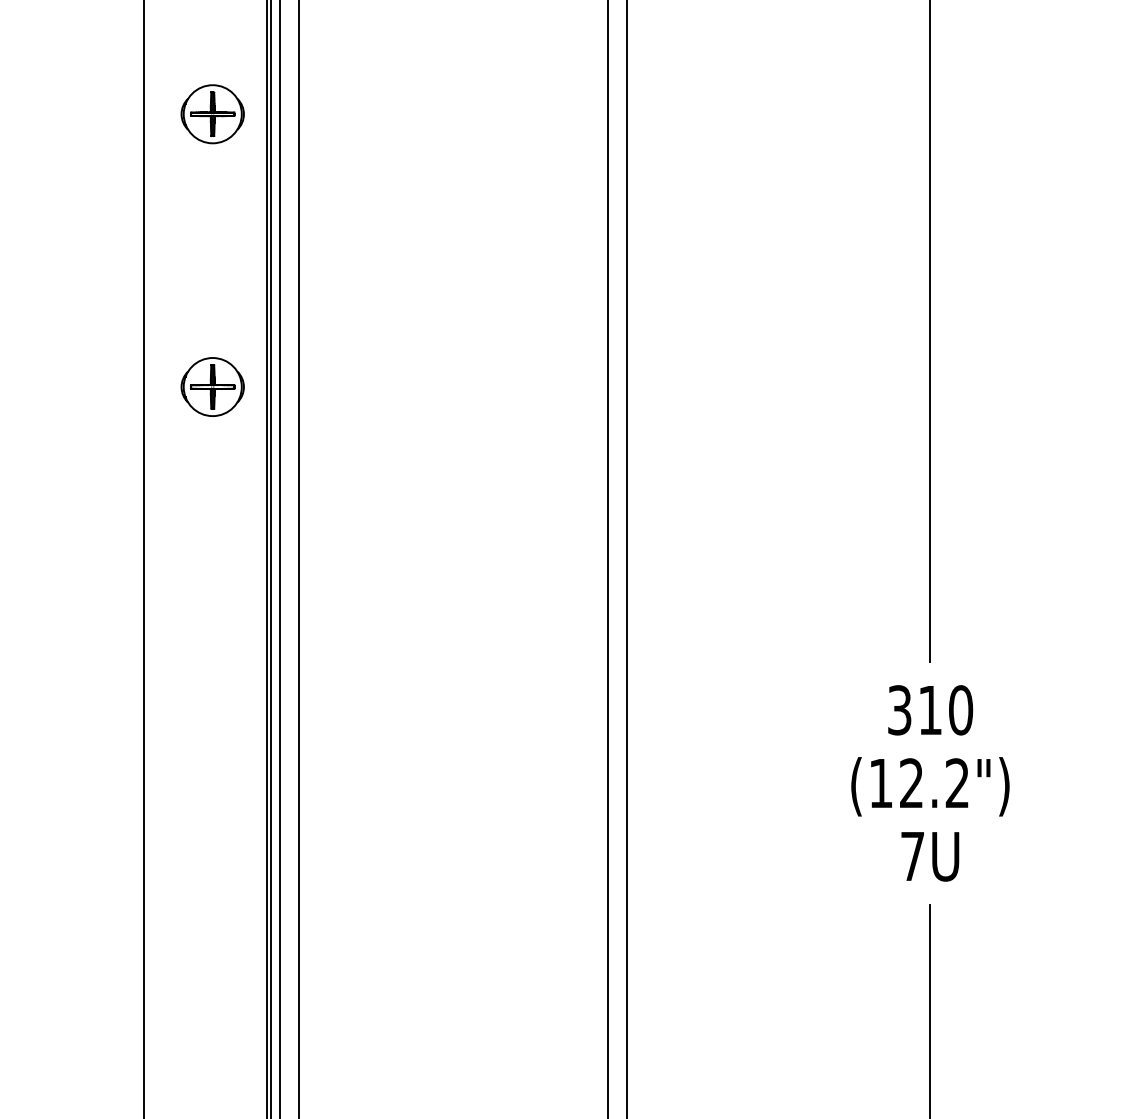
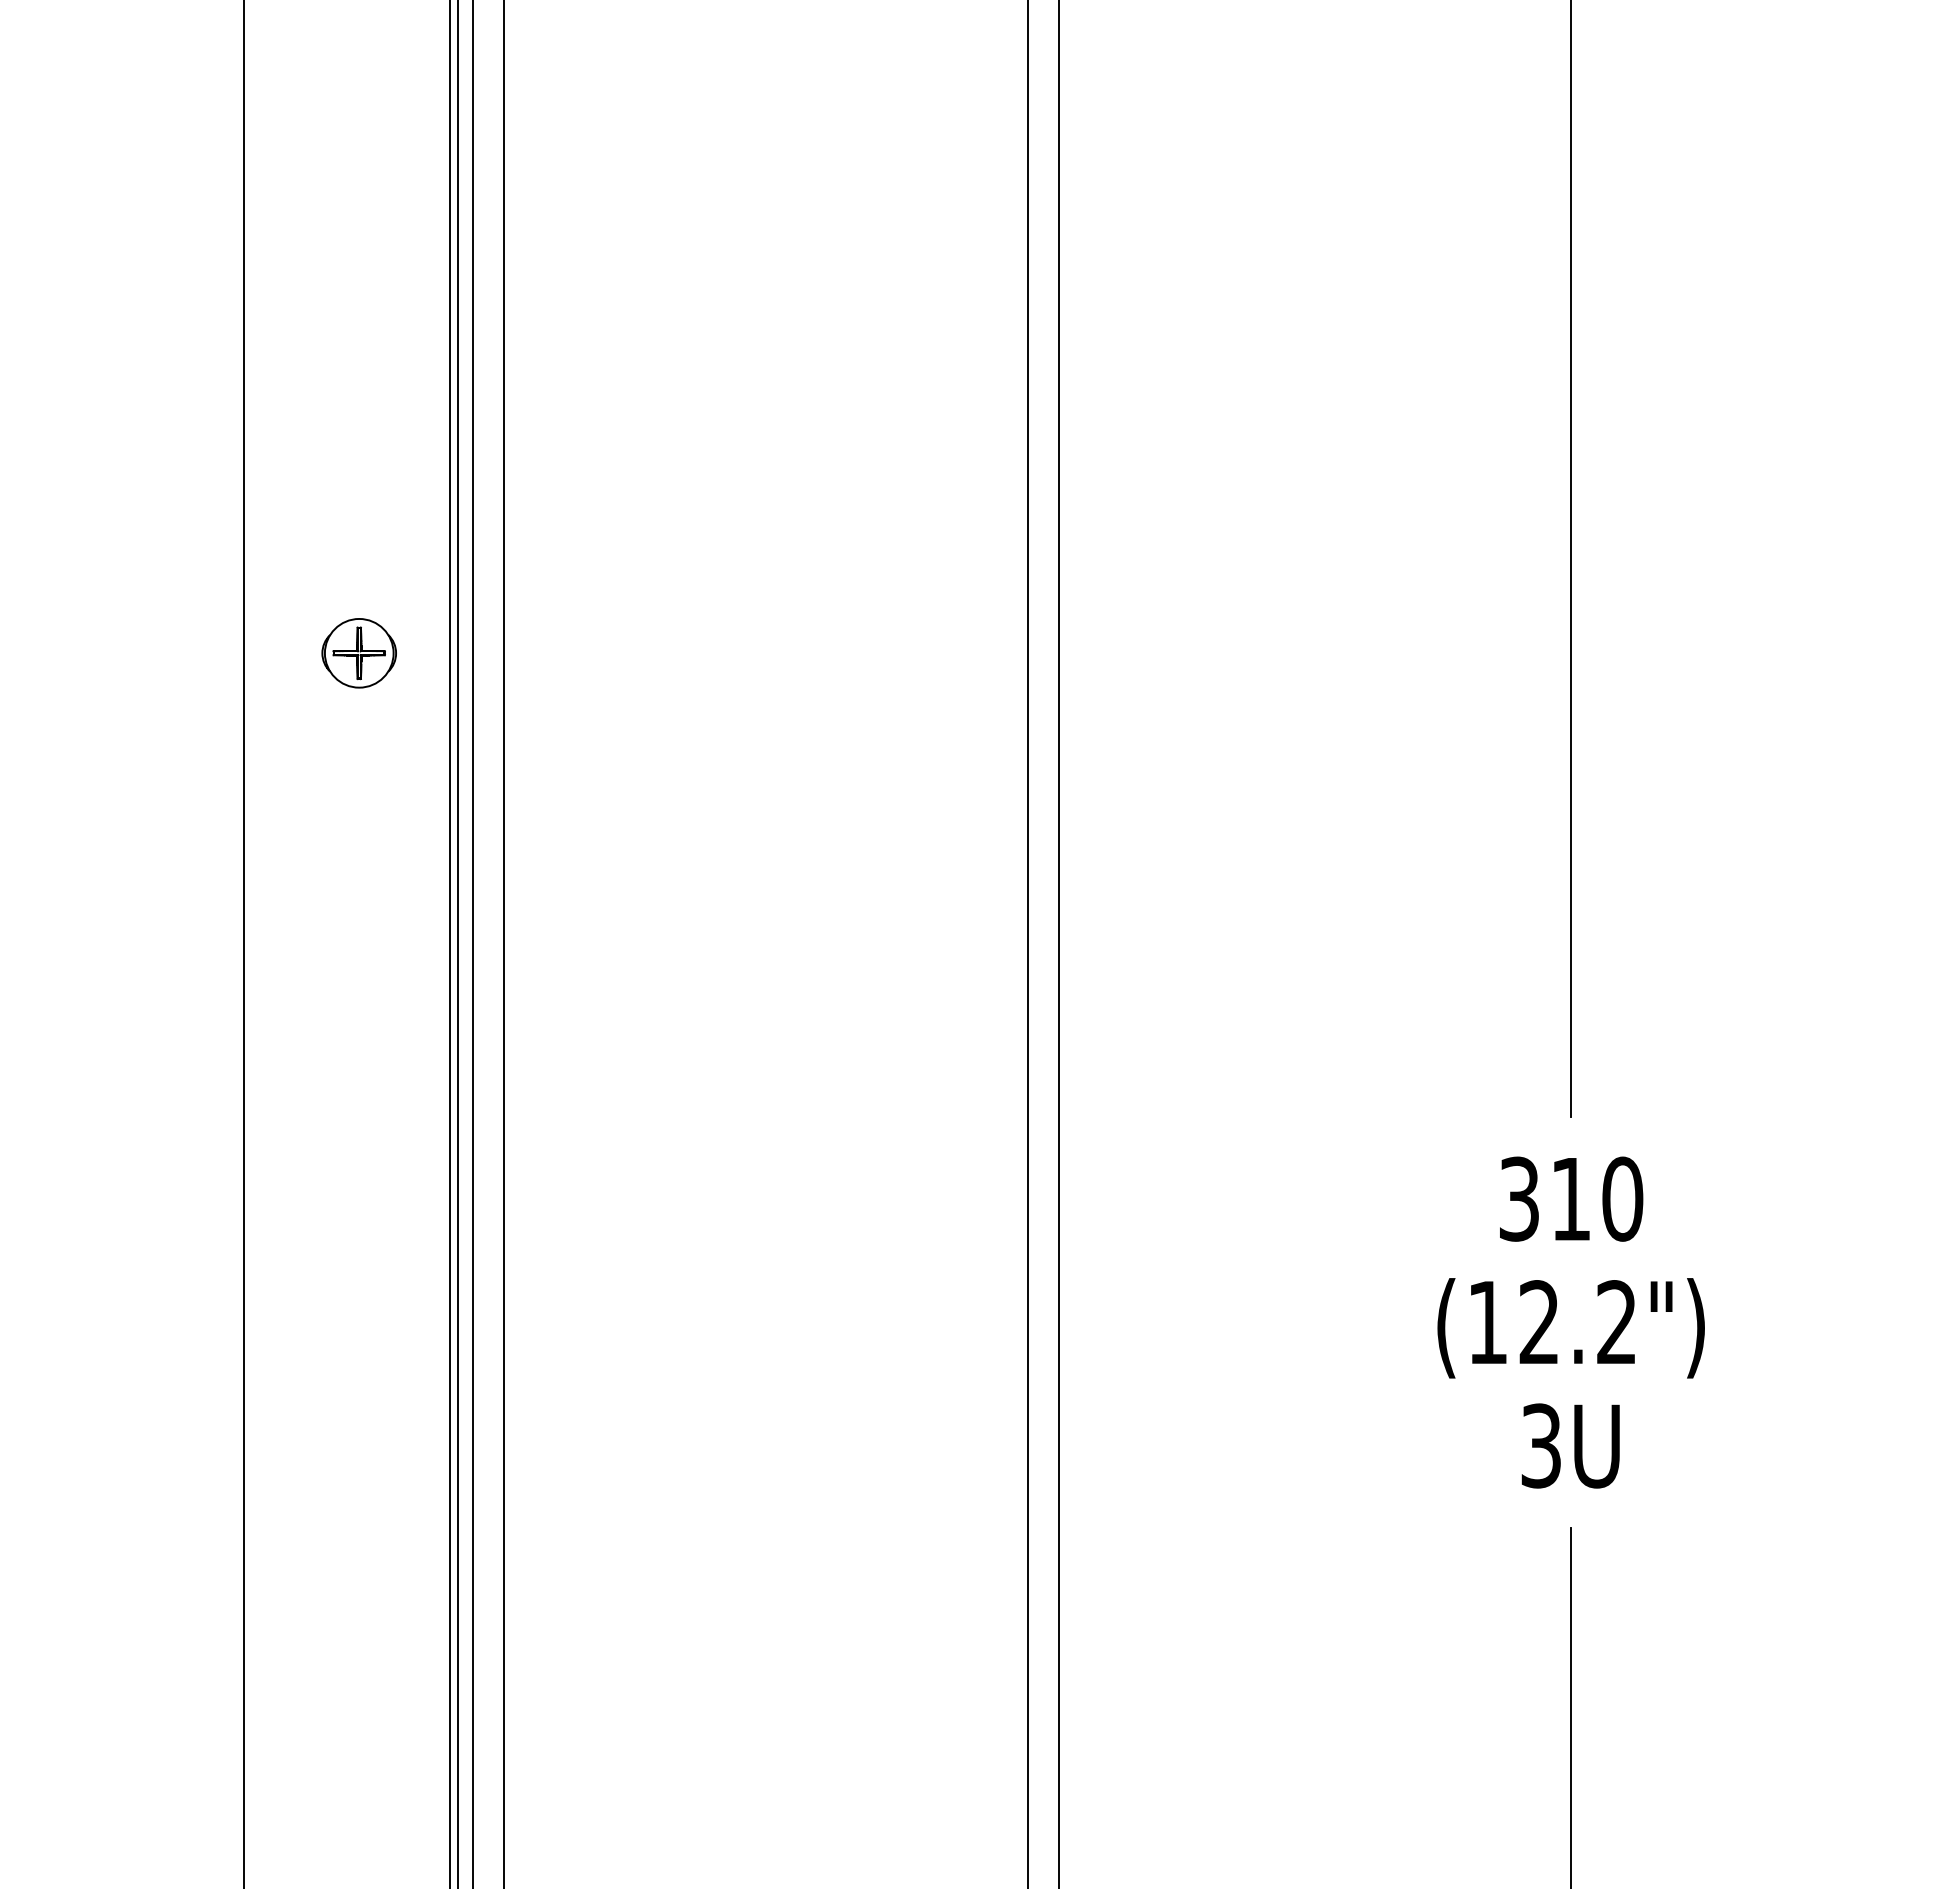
part: (212, 114) -> (358, 193), removed
part: (212, 386) -> (358, 652), size x0.7
text: (912, 856) -> (1540, 1445), 7U -> 3U

